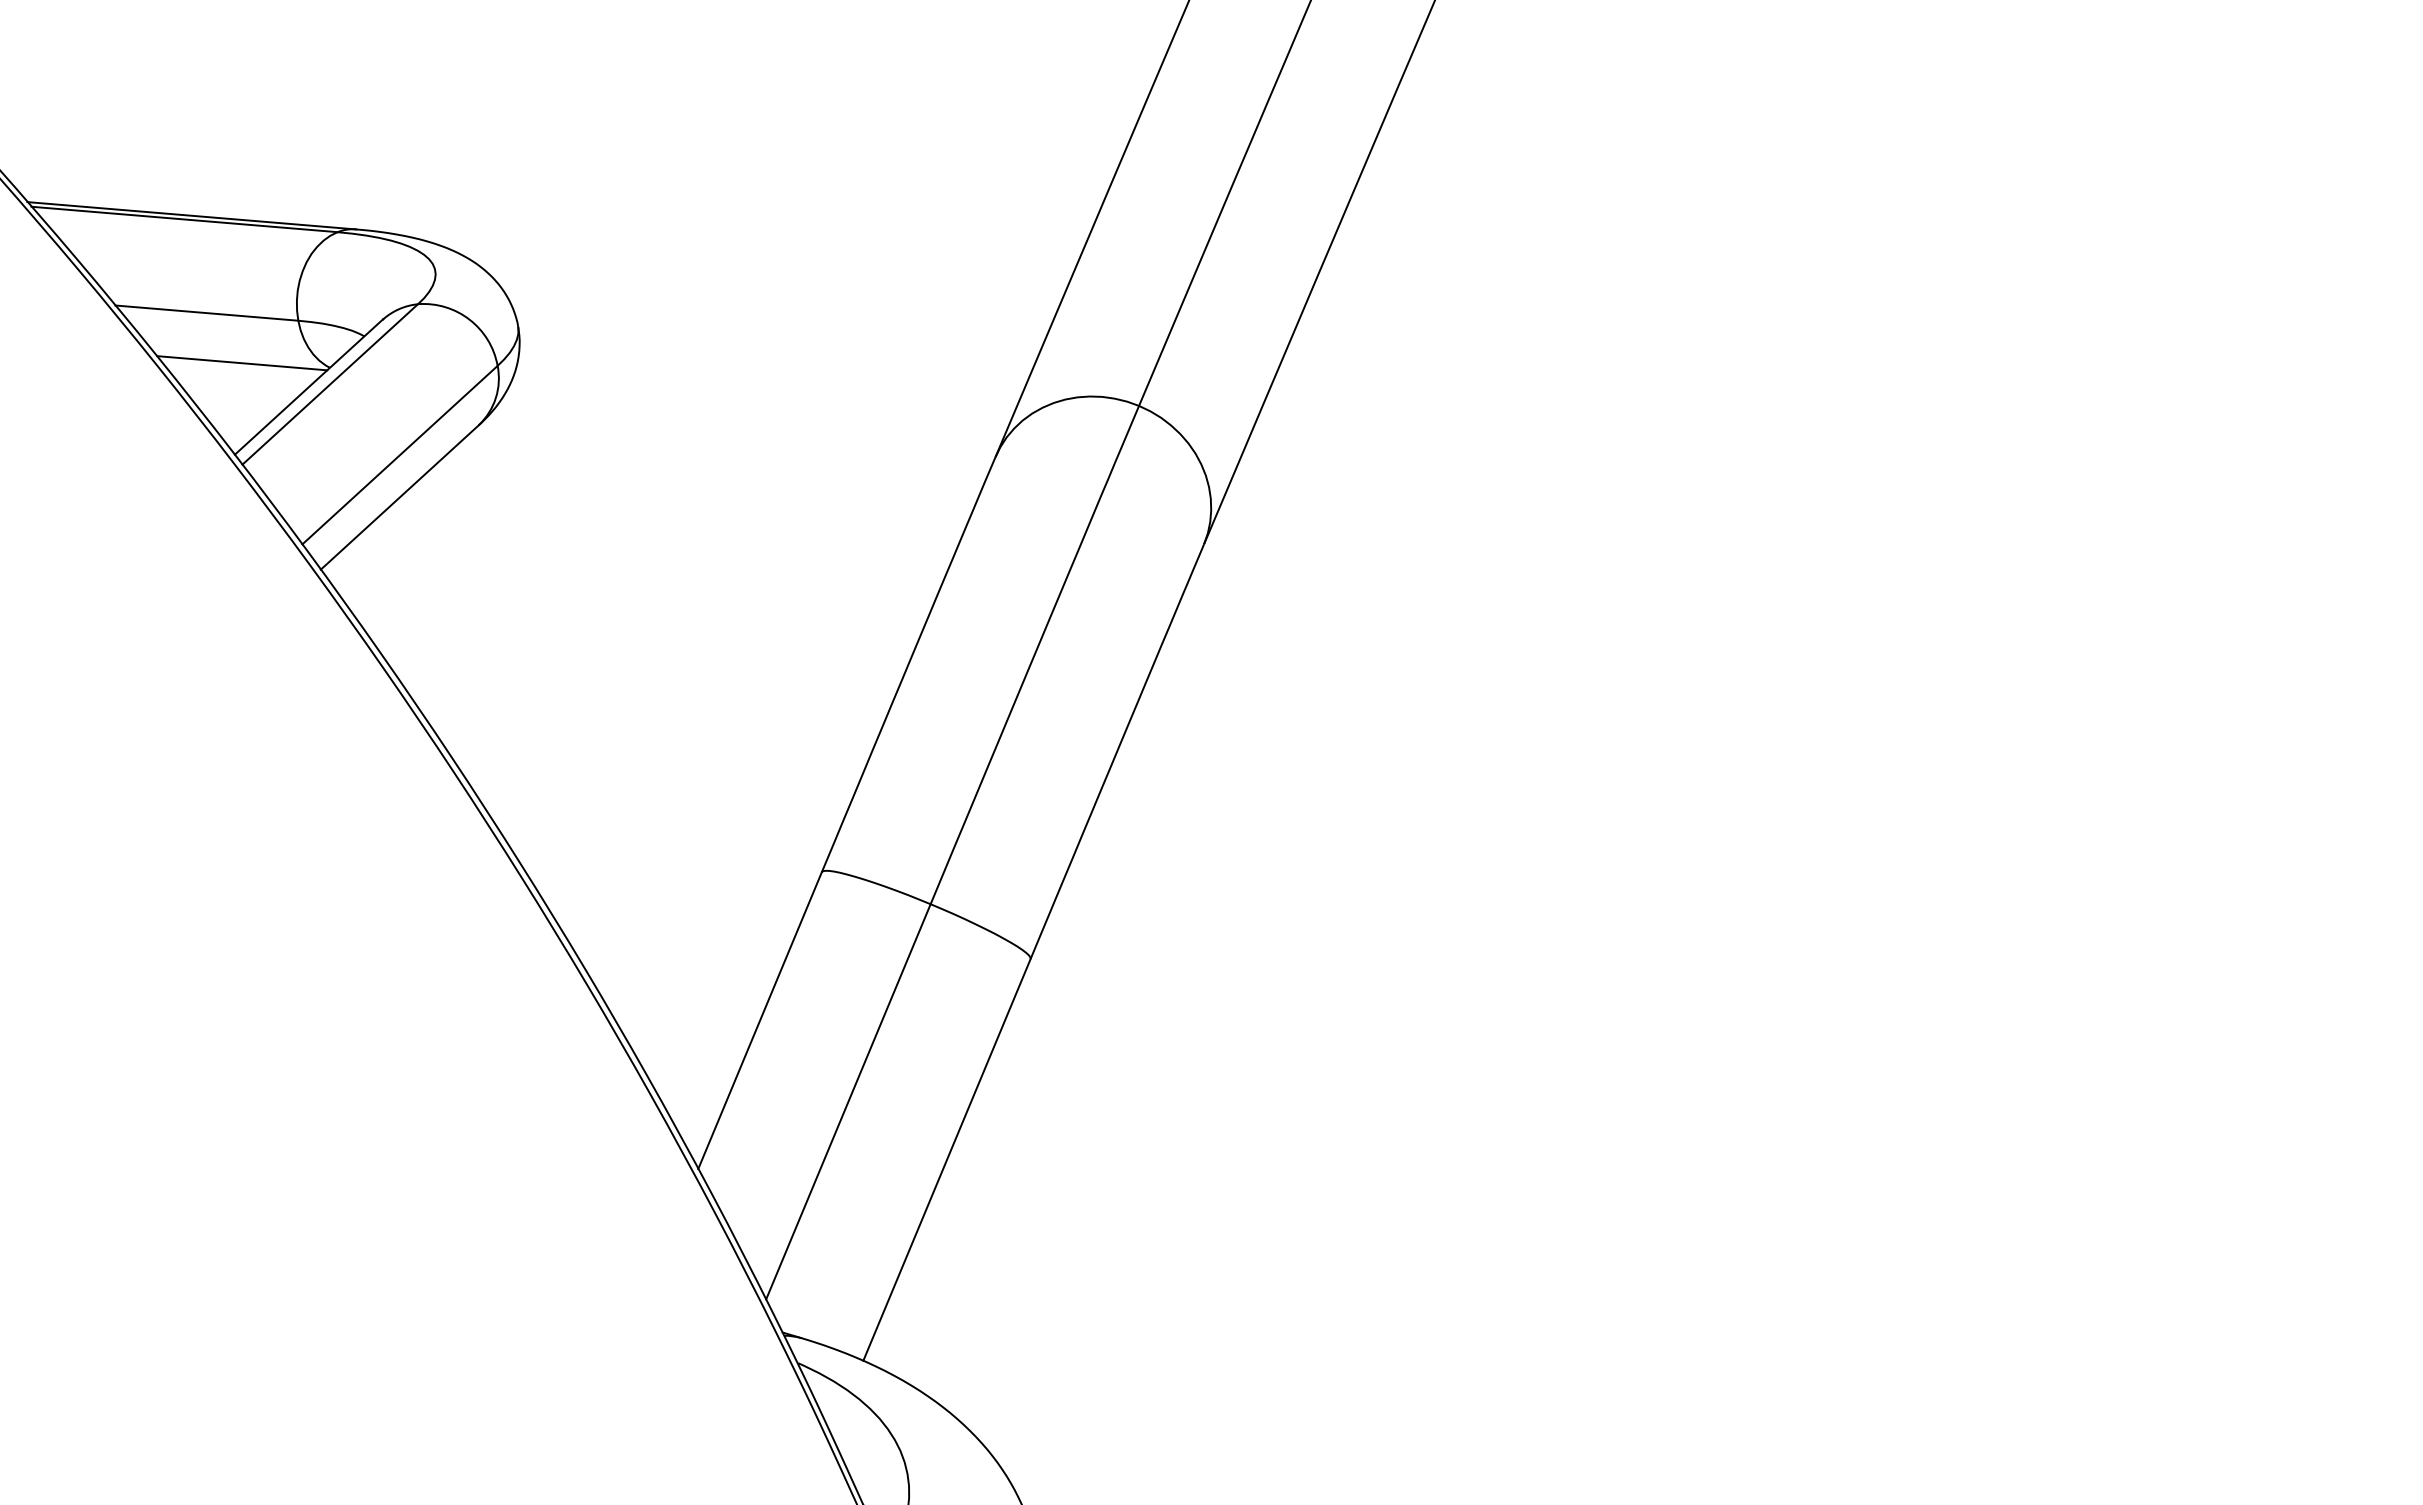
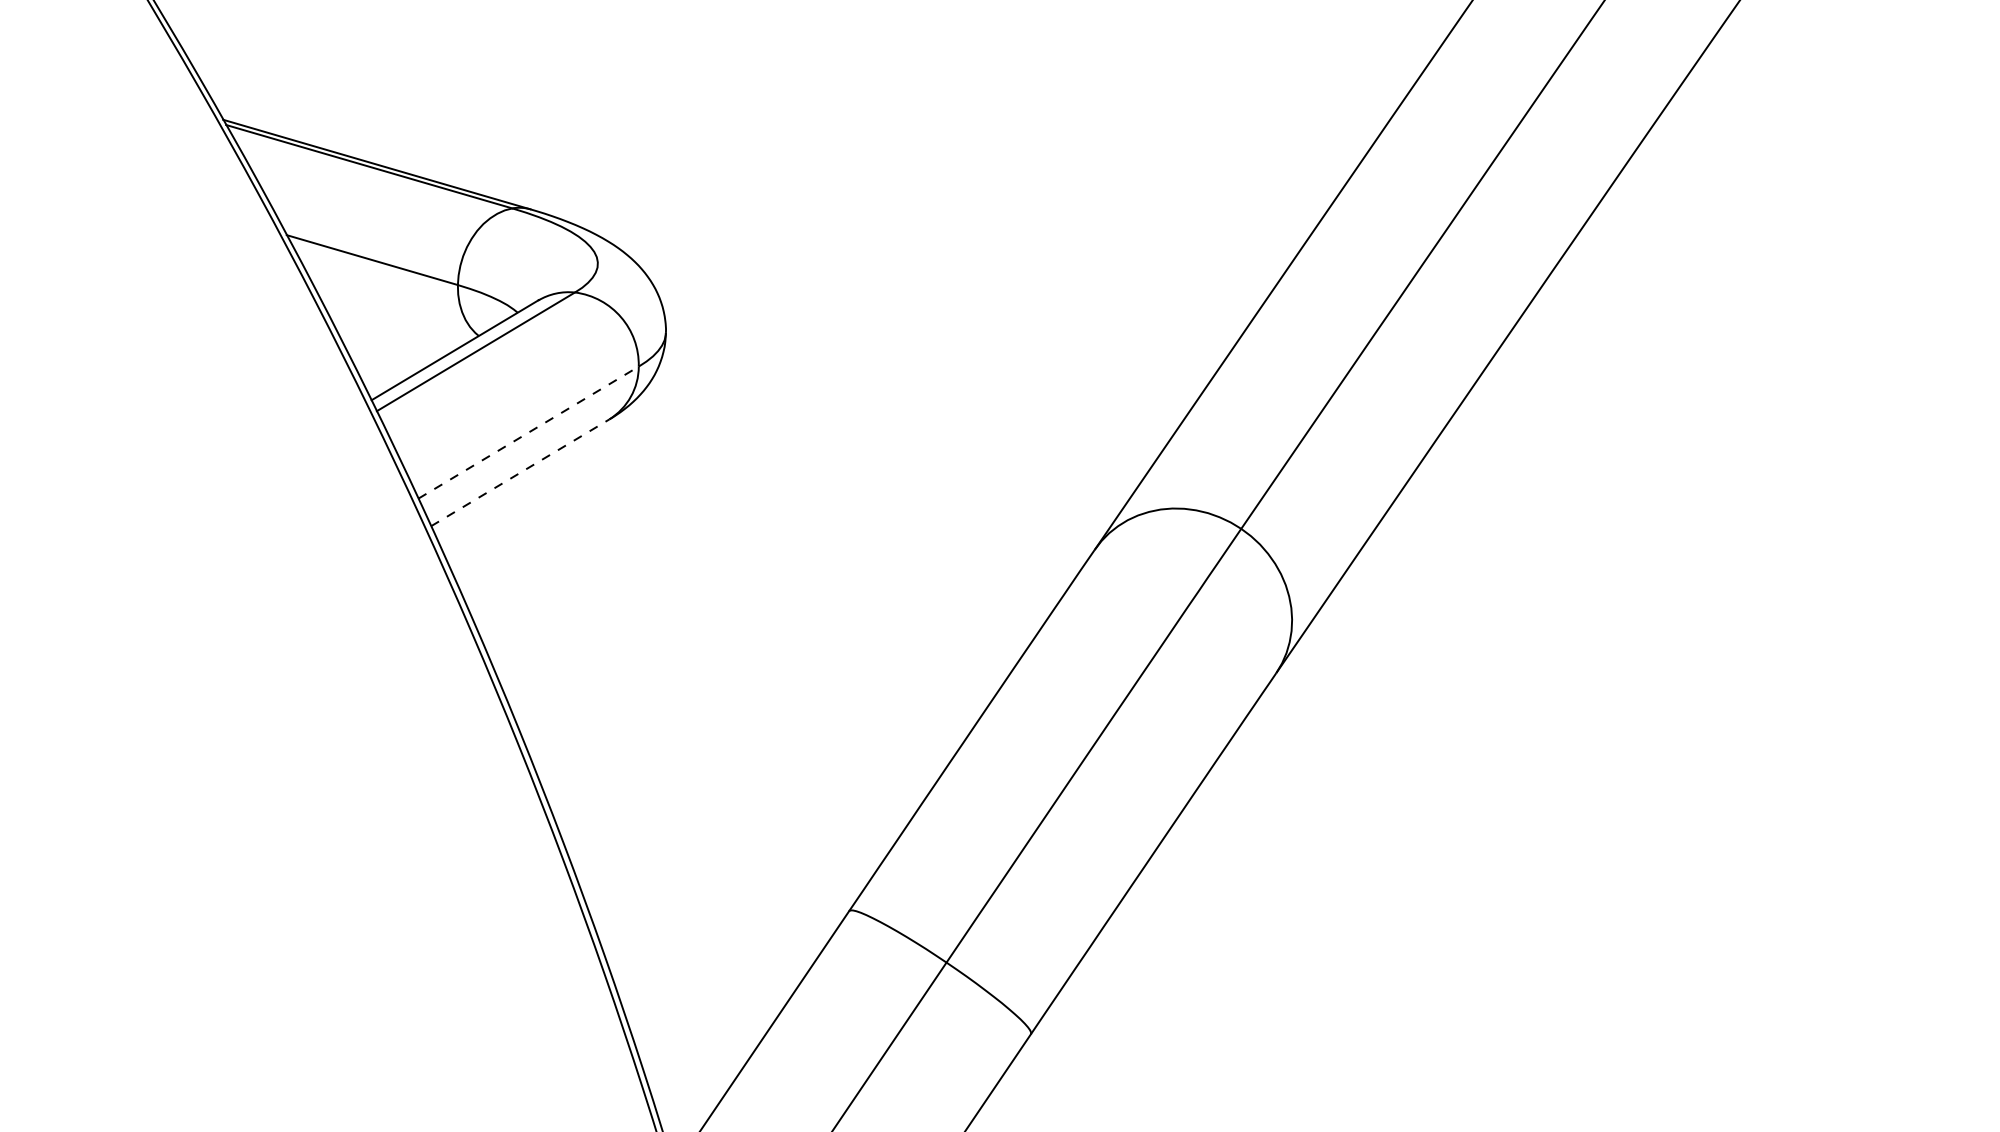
line: (242, 363) -> (396, 314), removed
line: (400, 454) -> (529, 432), solid -> dashed
line: (400, 497) -> (520, 473), solid -> dashed

